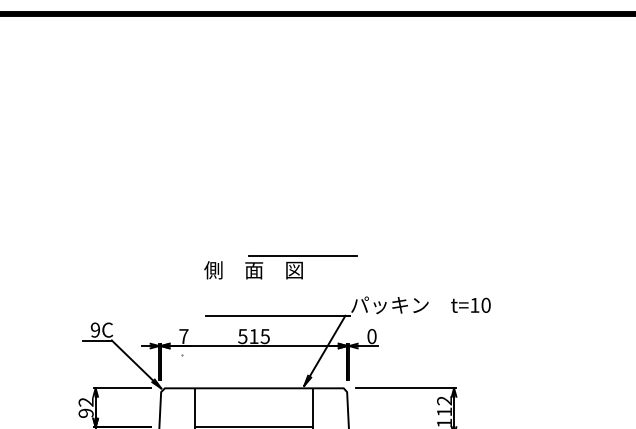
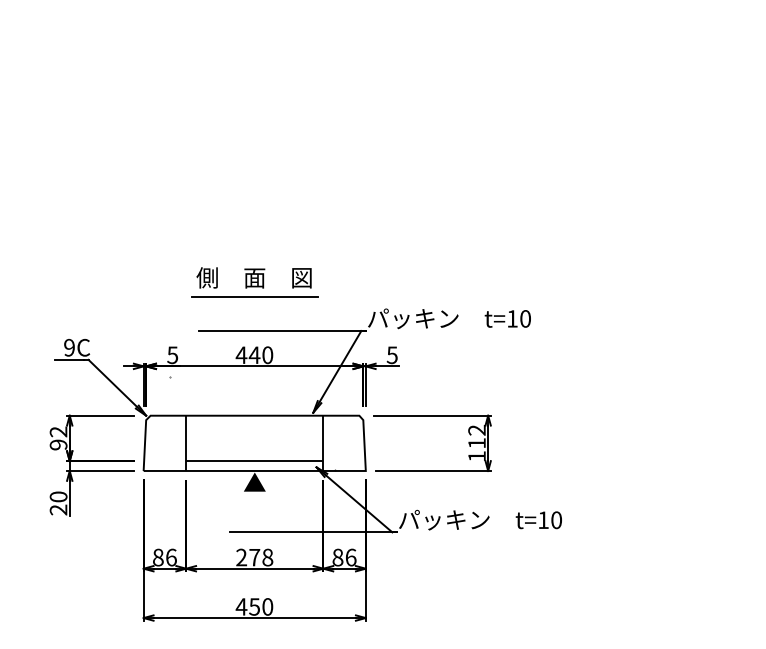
line: (302, 255) -> (254, 296), moved
text: (371, 335) -> (391, 354), 0 -> 5
text: (183, 336) -> (172, 355), 7 -> 5
text: (253, 336) -> (254, 355), 515 -> 440

